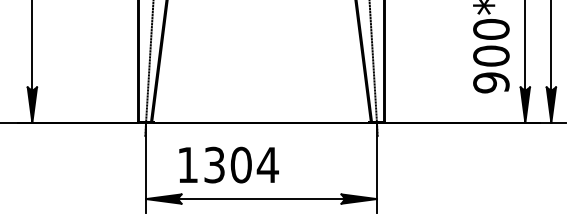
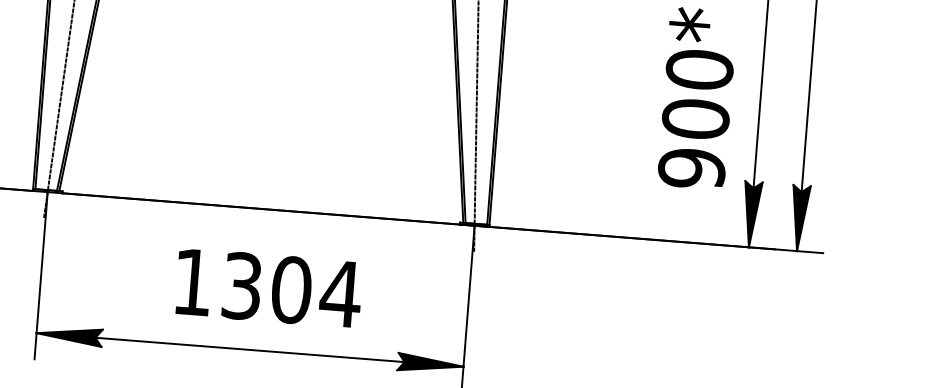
text: (228, 164) -> (267, 287), moved

